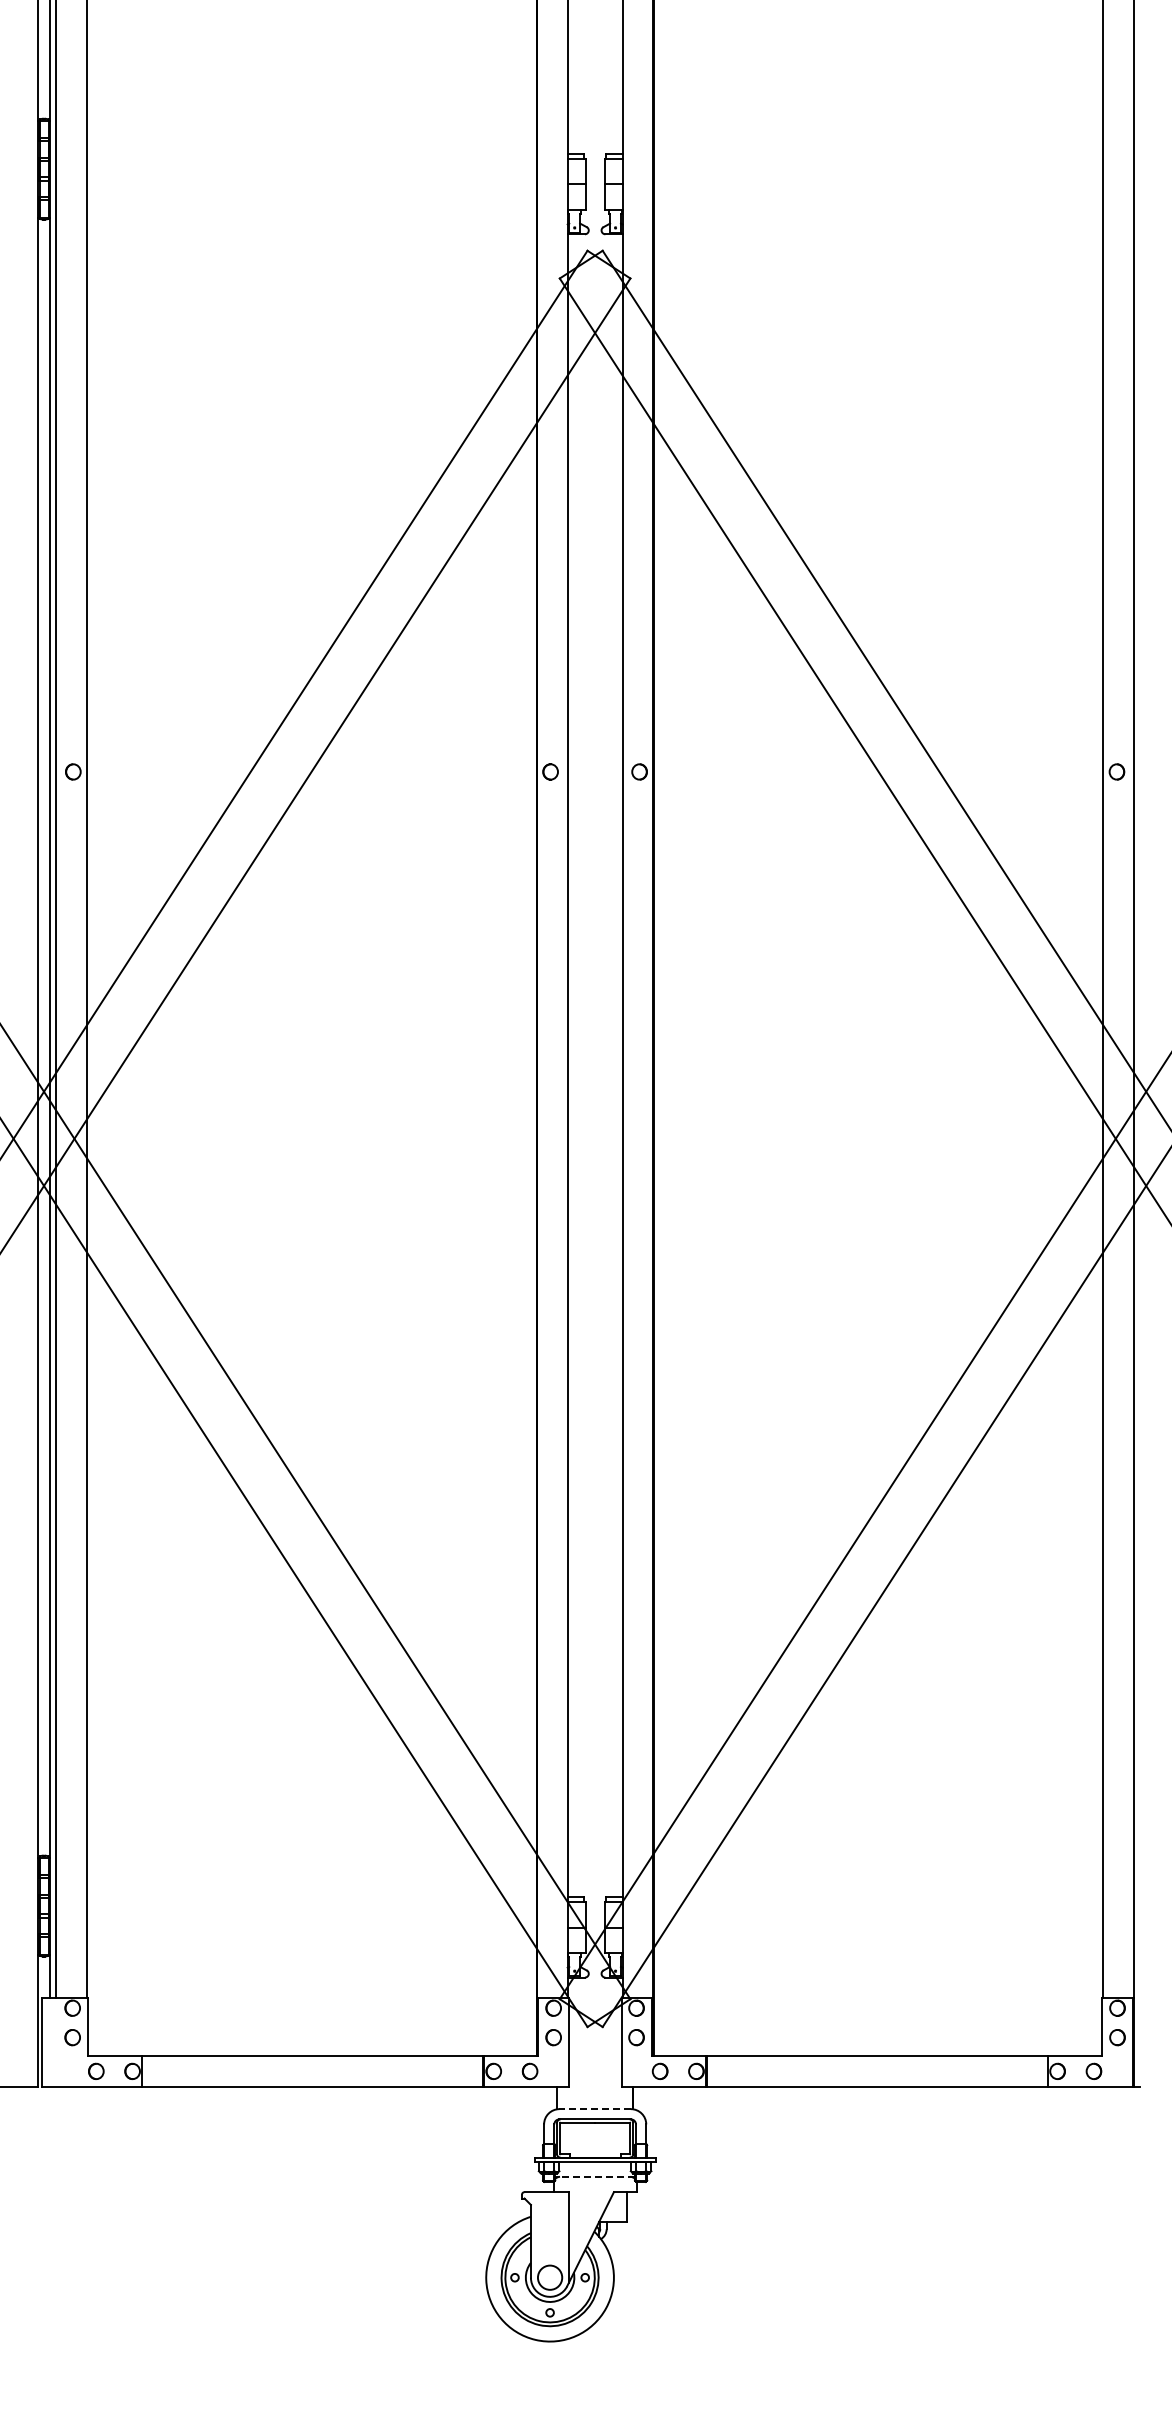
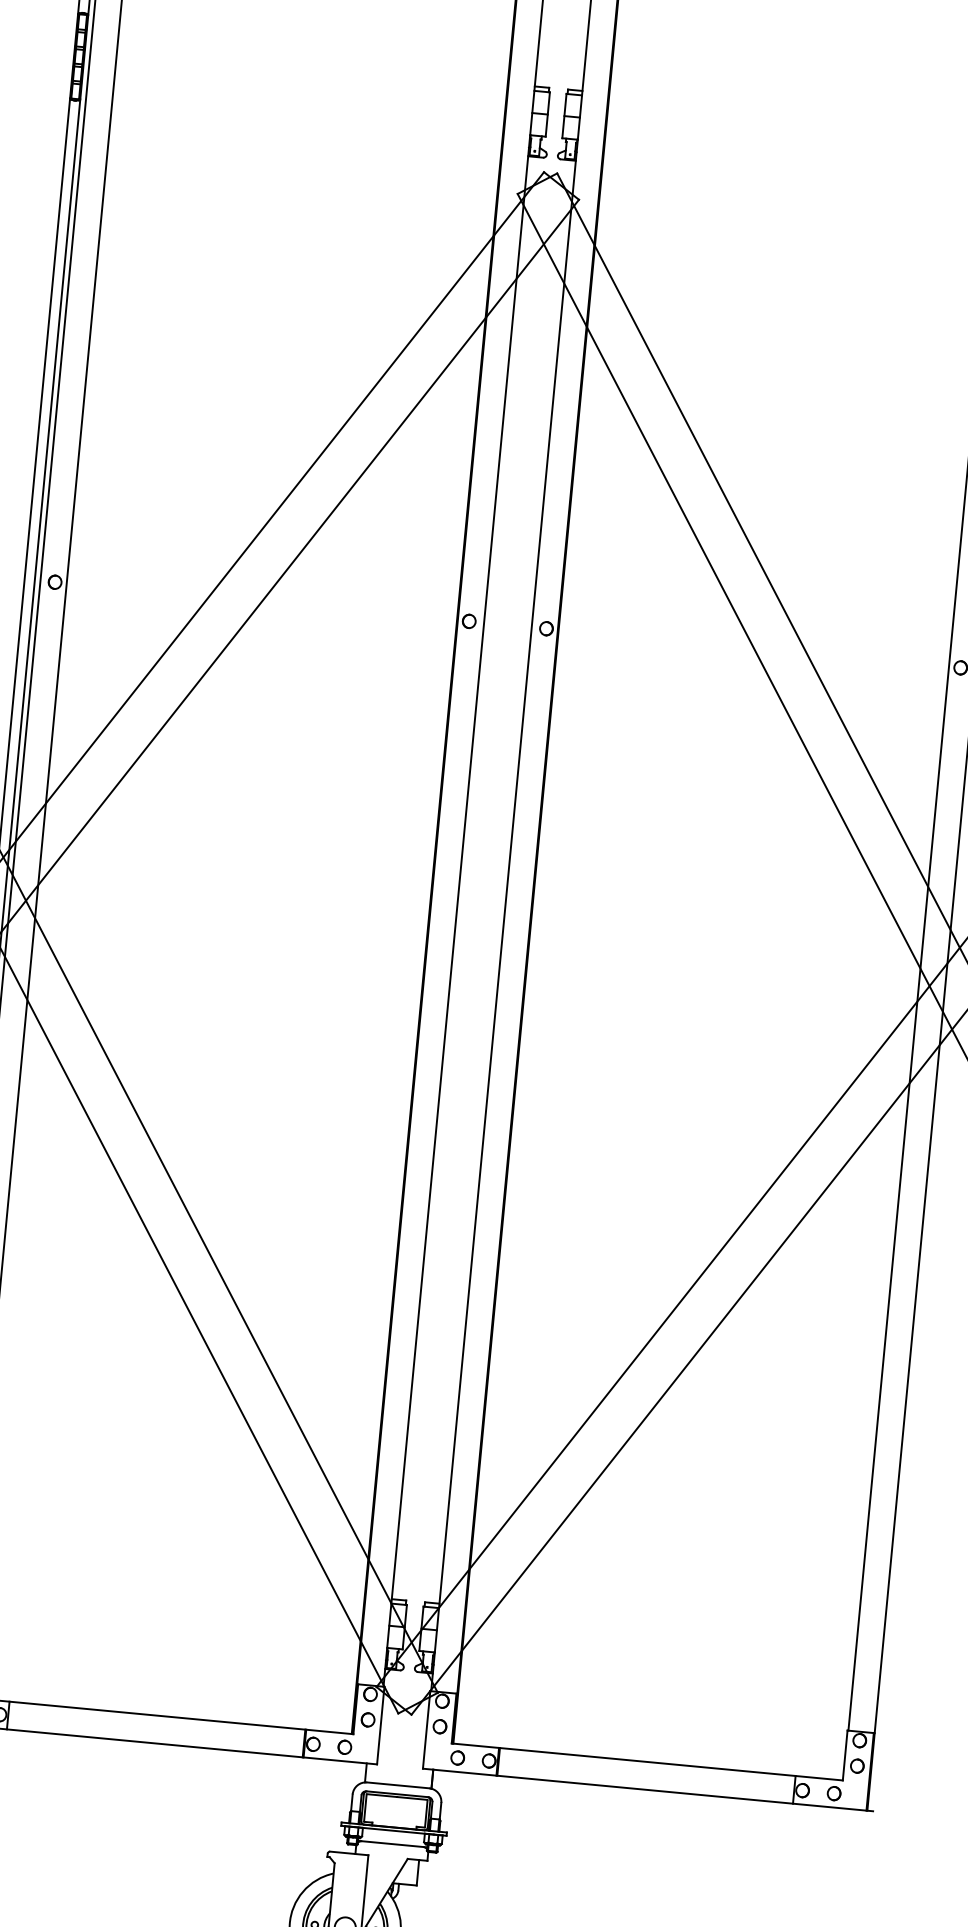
line: (595, 2109) -> (398, 1785), dashed -> solid
line: (595, 2176) -> (393, 1843), dashed -> solid

